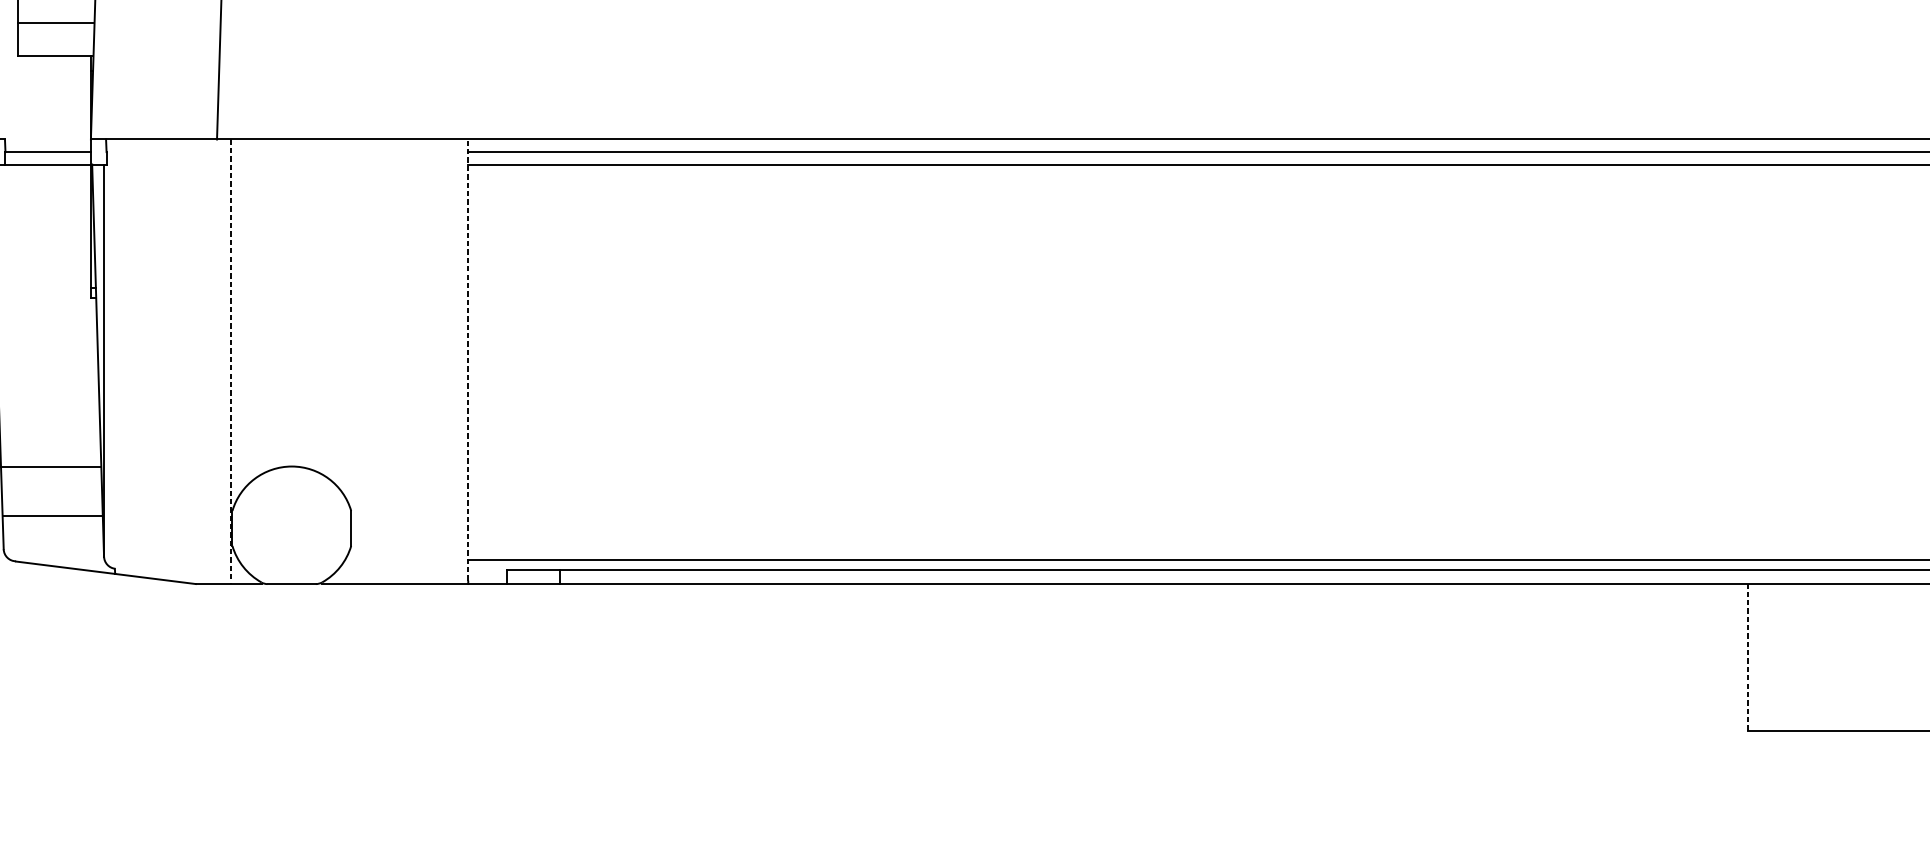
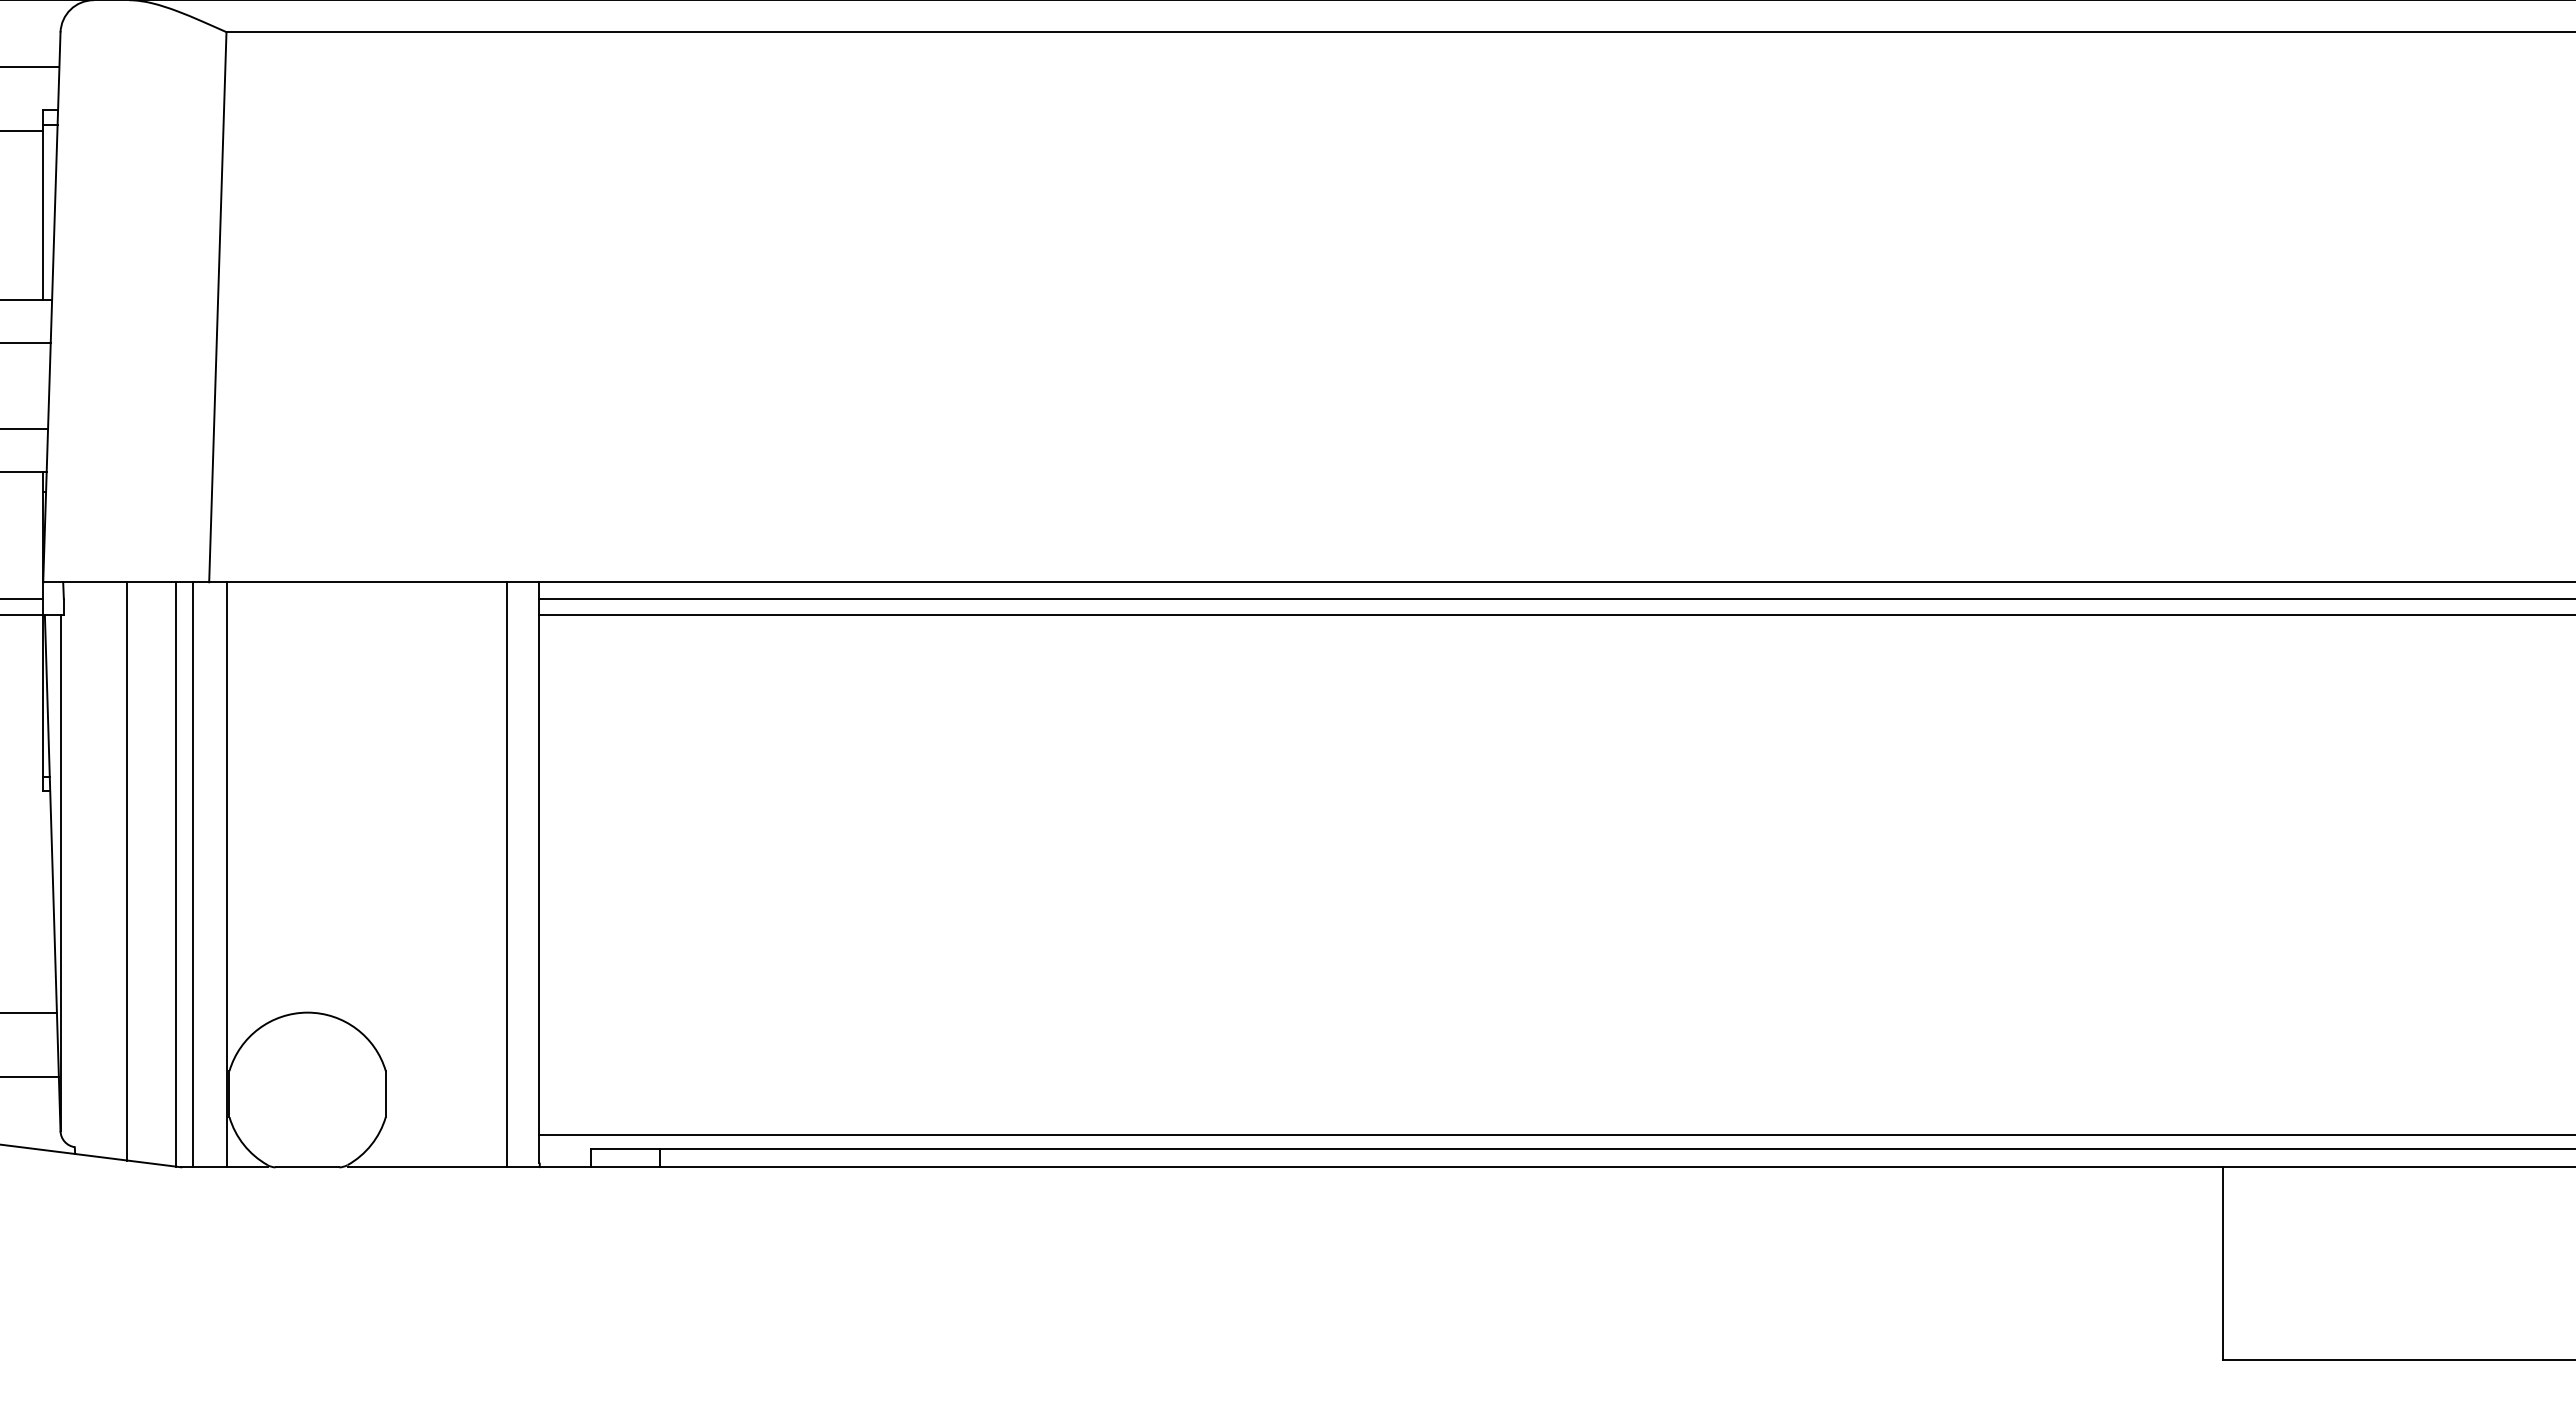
line: (154, 359) -> (127, 871), added
line: (468, 360) -> (539, 872), dashed -> solid
line: (192, 361) -> (176, 874), added
line: (204, 361) -> (192, 874), added
line: (230, 361) -> (227, 874), dashed -> solid
line: (442, 361) -> (506, 874), added
line: (1747, 657) -> (2223, 1263), dashed -> solid

